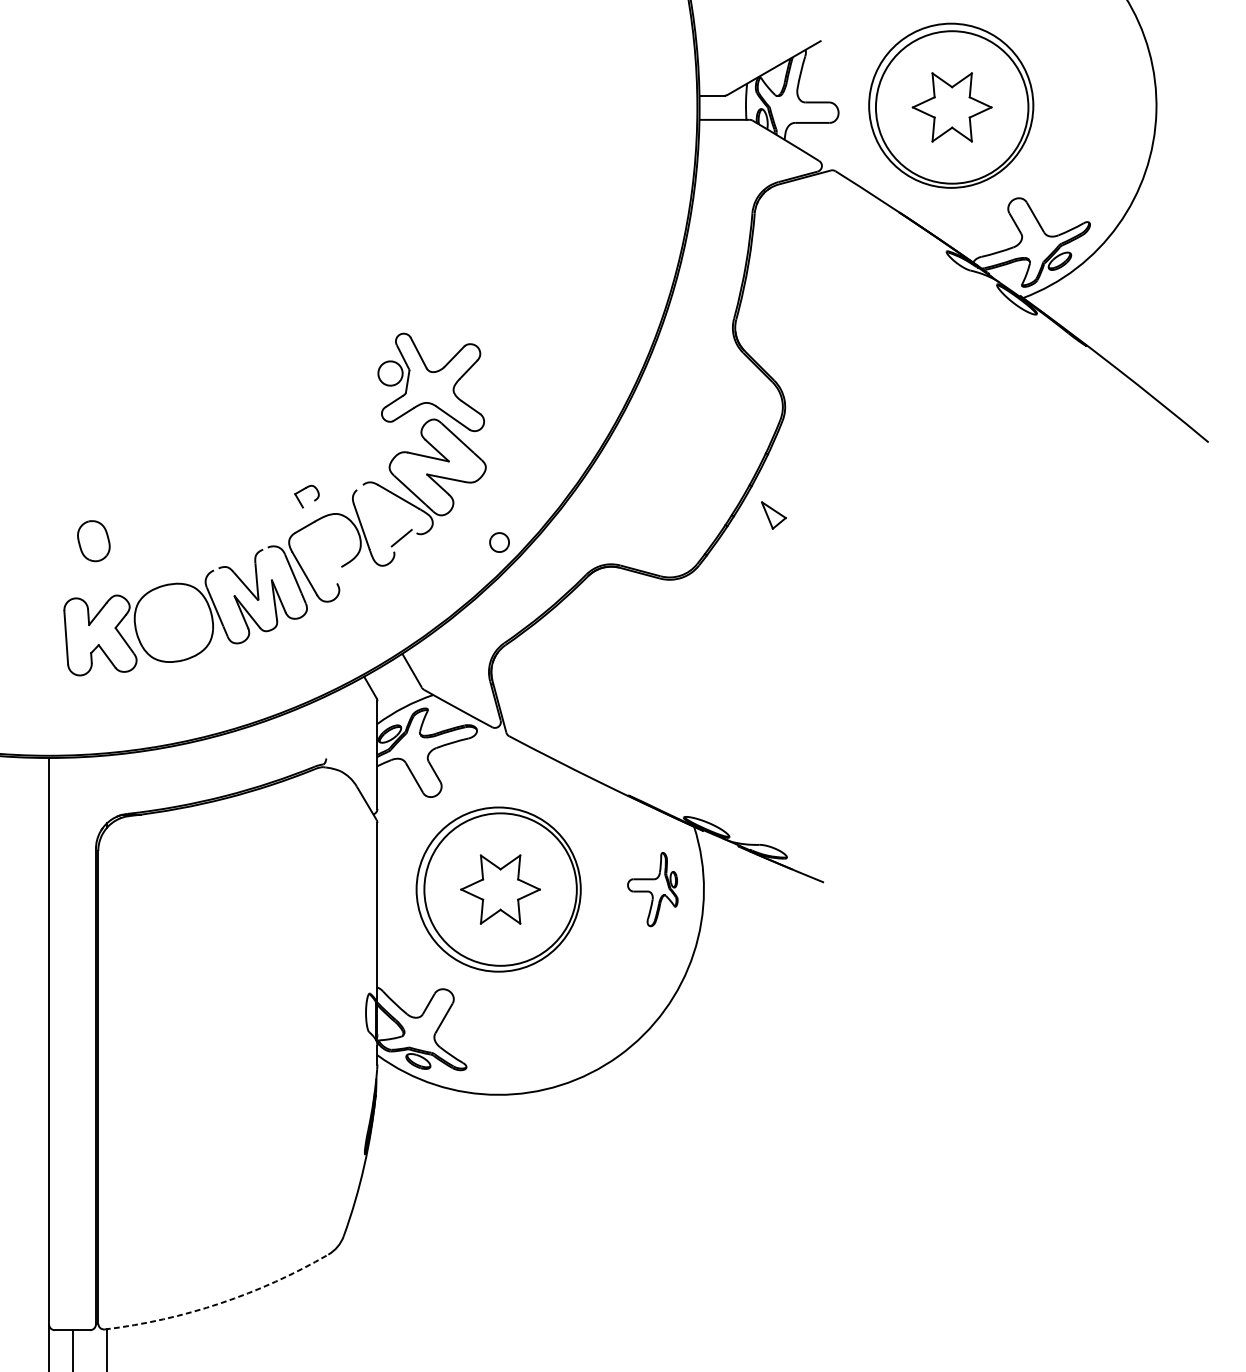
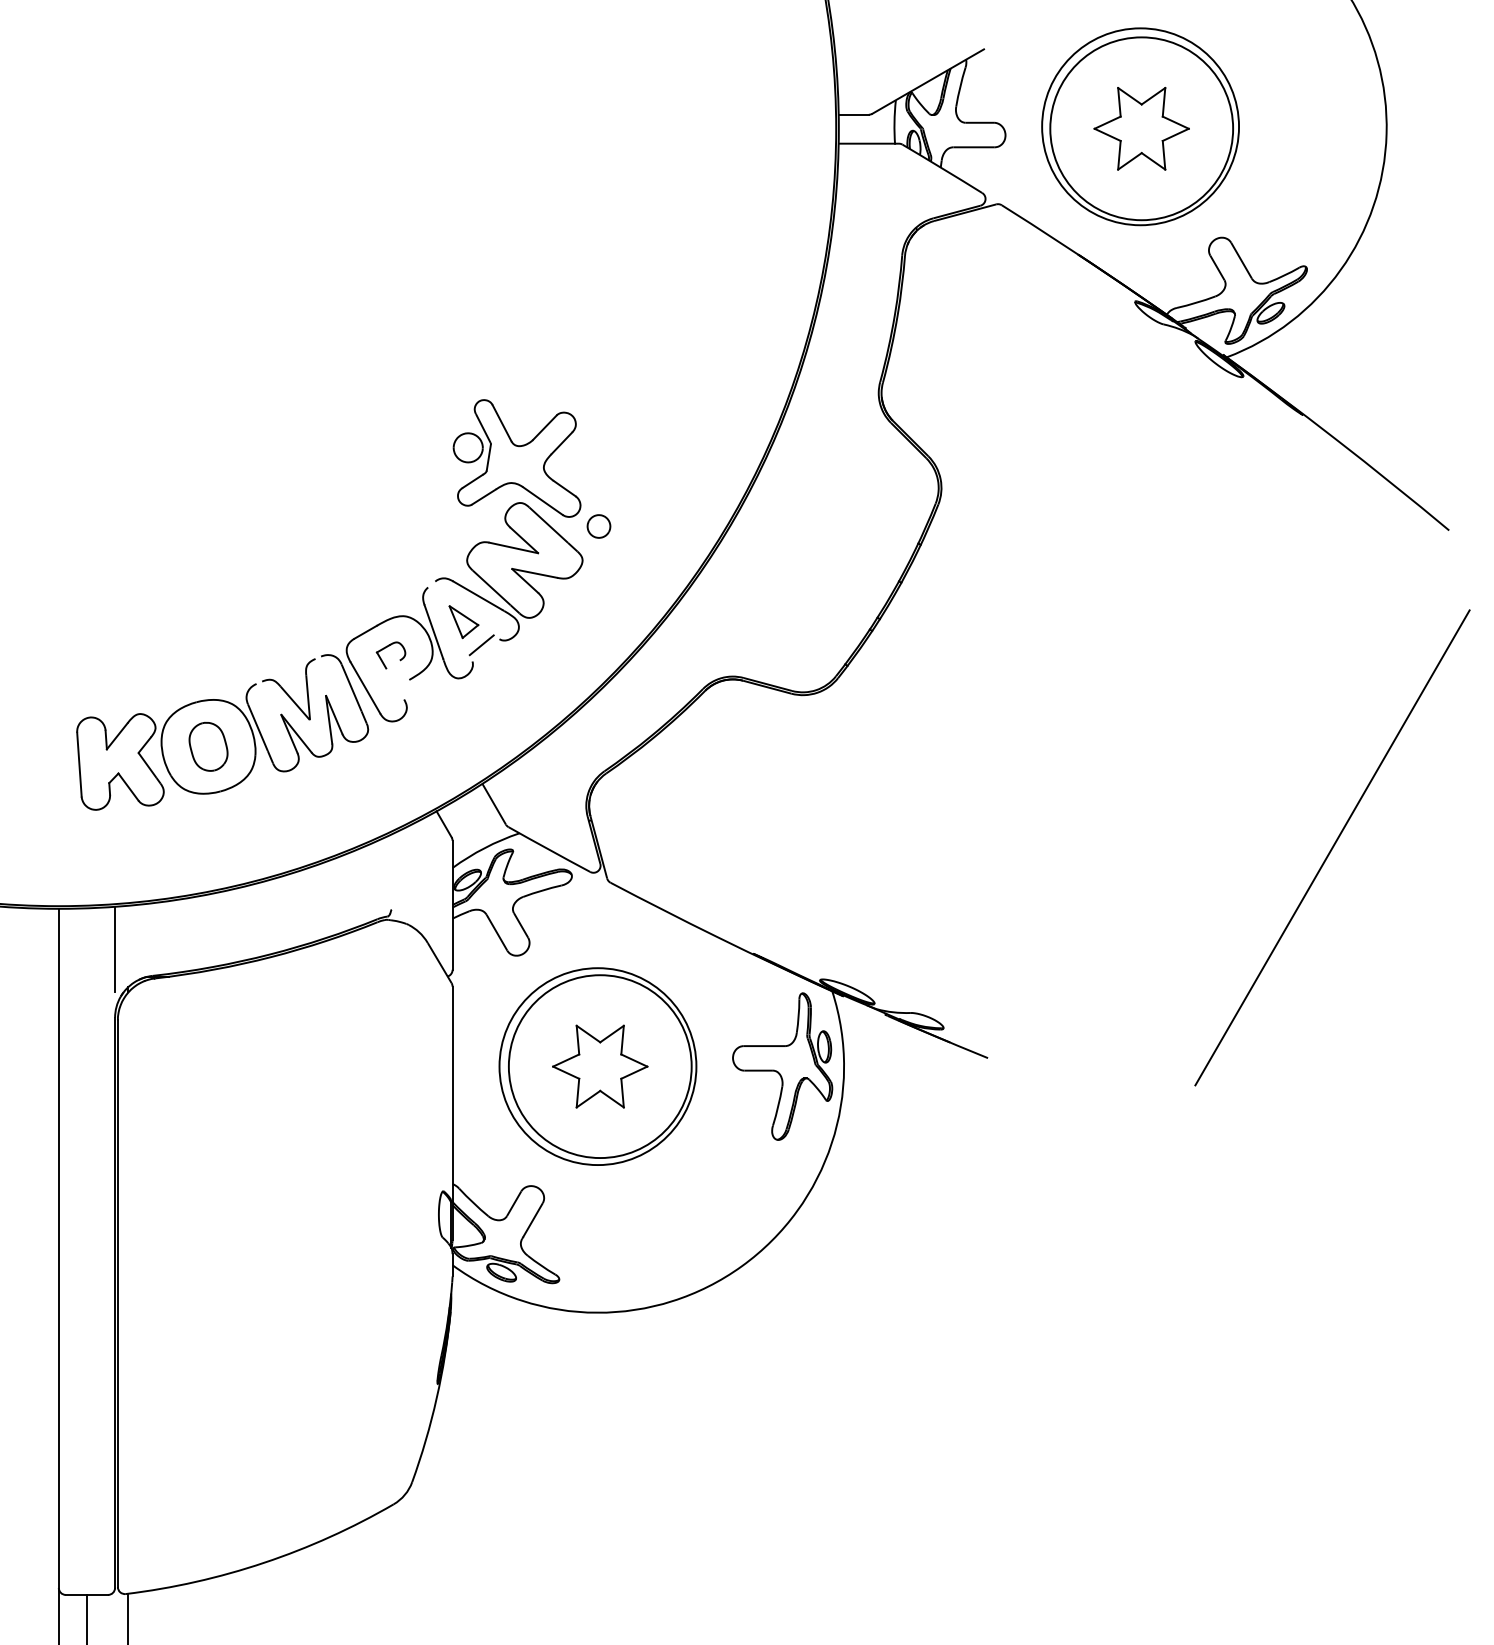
part: (303, 490) -> (386, 648), moved
part: (773, 515) -> (463, 622), moved
part: (93, 540) -> (208, 746), moved
part: (499, 542) -> (598, 526), moved
line: (1111, 706) -> (1332, 847), added
line: (96, 791) -> (115, 949), added
part: (652, 889) -> (782, 1066), size x1.67
arc: (220, 1303) -> (264, 1562), dashed -> solid

